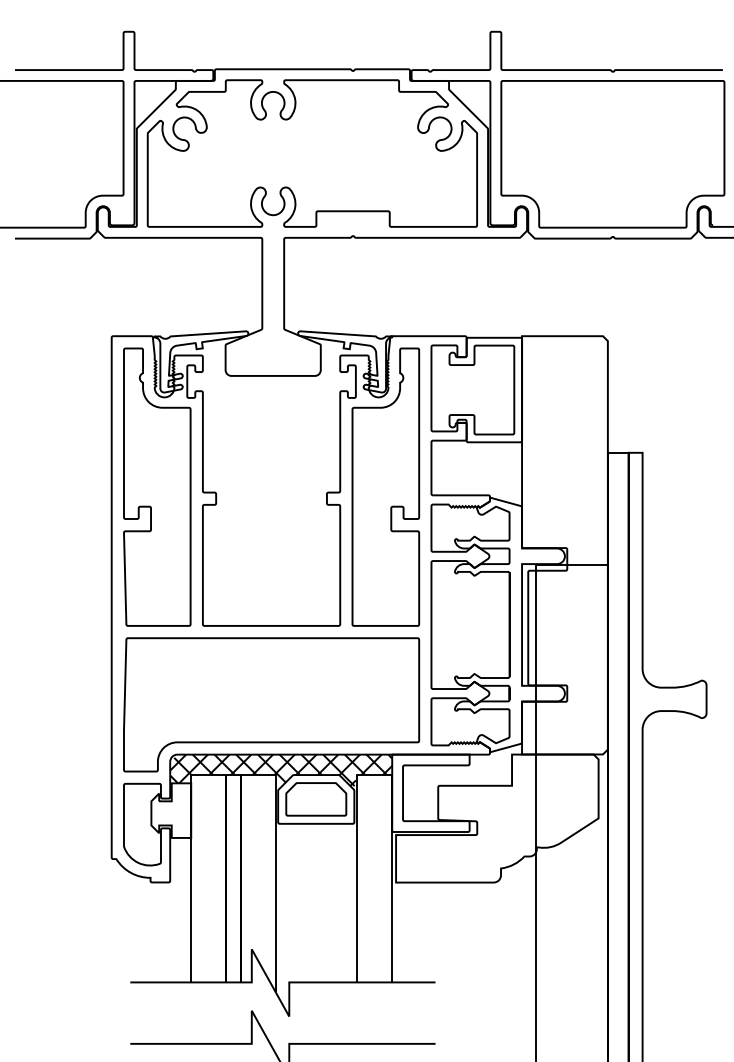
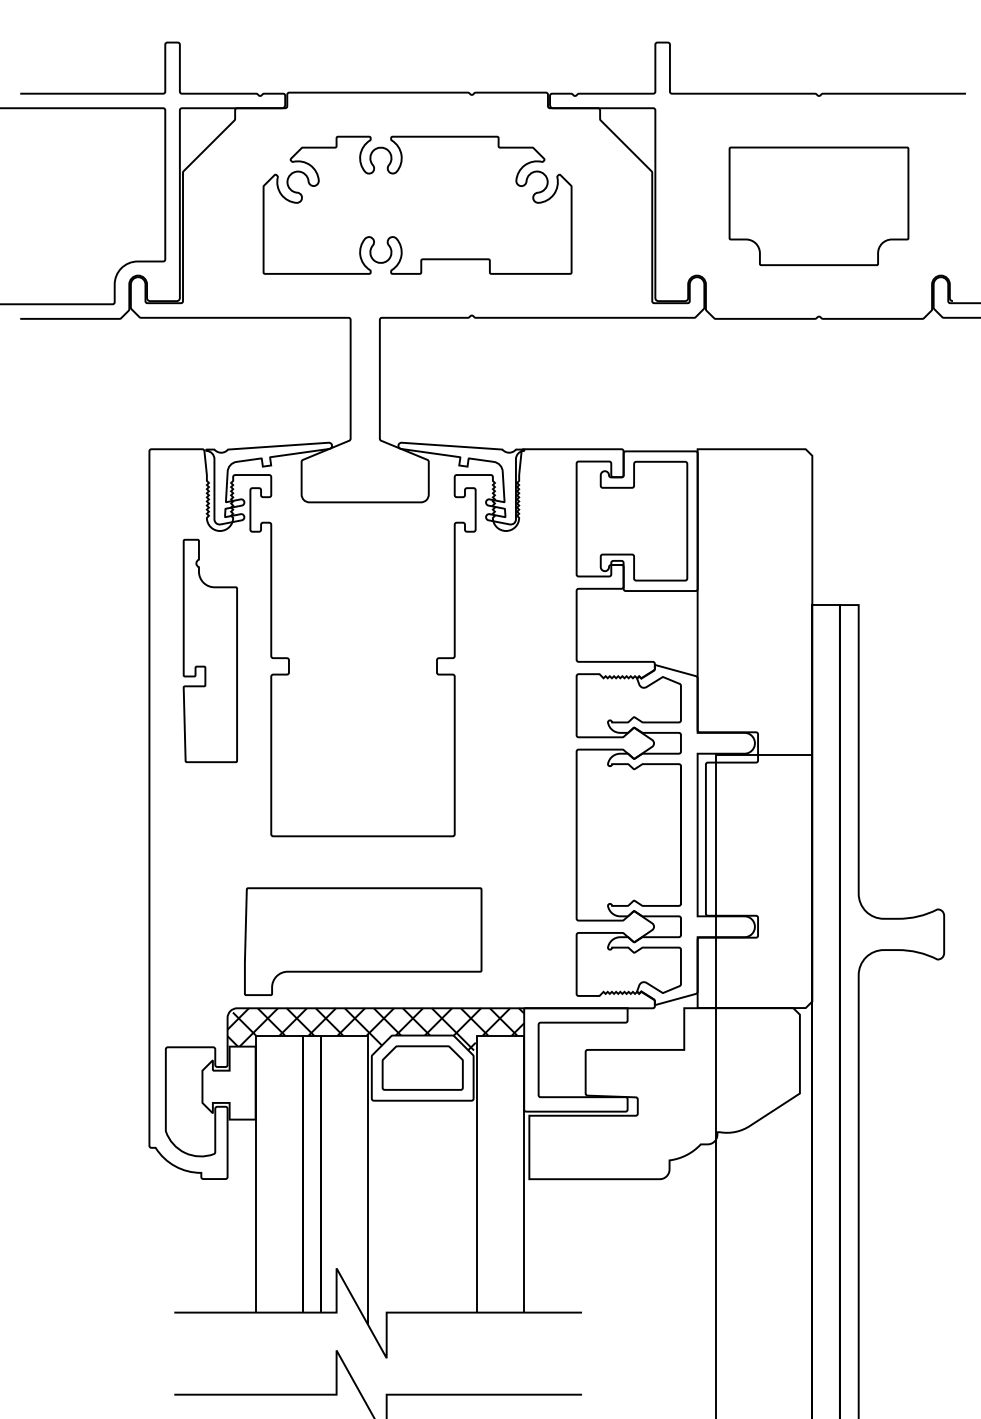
part: (312, 153) -> (417, 205), size x0.7
part: (612, 154) -> (818, 206), size x0.6
part: (157, 486) -> (210, 650), size x0.6
part: (385, 486) -> (515, 650), removed
part: (271, 704) -> (363, 941), size x0.6

